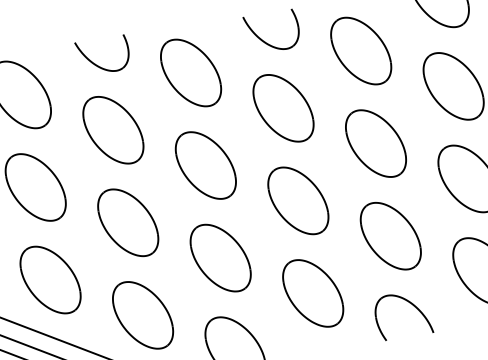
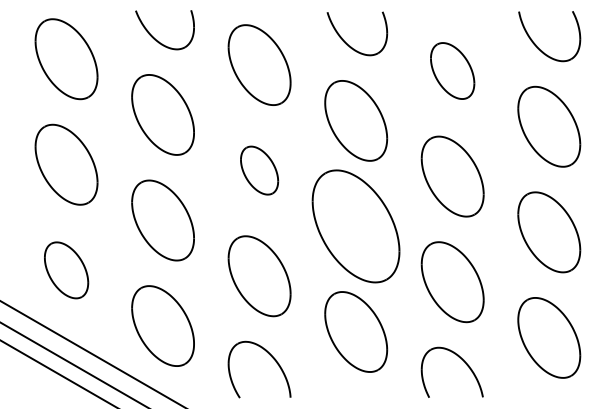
part: (360, 50) -> (452, 70), size x0.7
part: (205, 165) -> (259, 170), size x0.6
part: (298, 200) -> (356, 226), size x1.4
part: (50, 280) -> (66, 270), size x0.7

